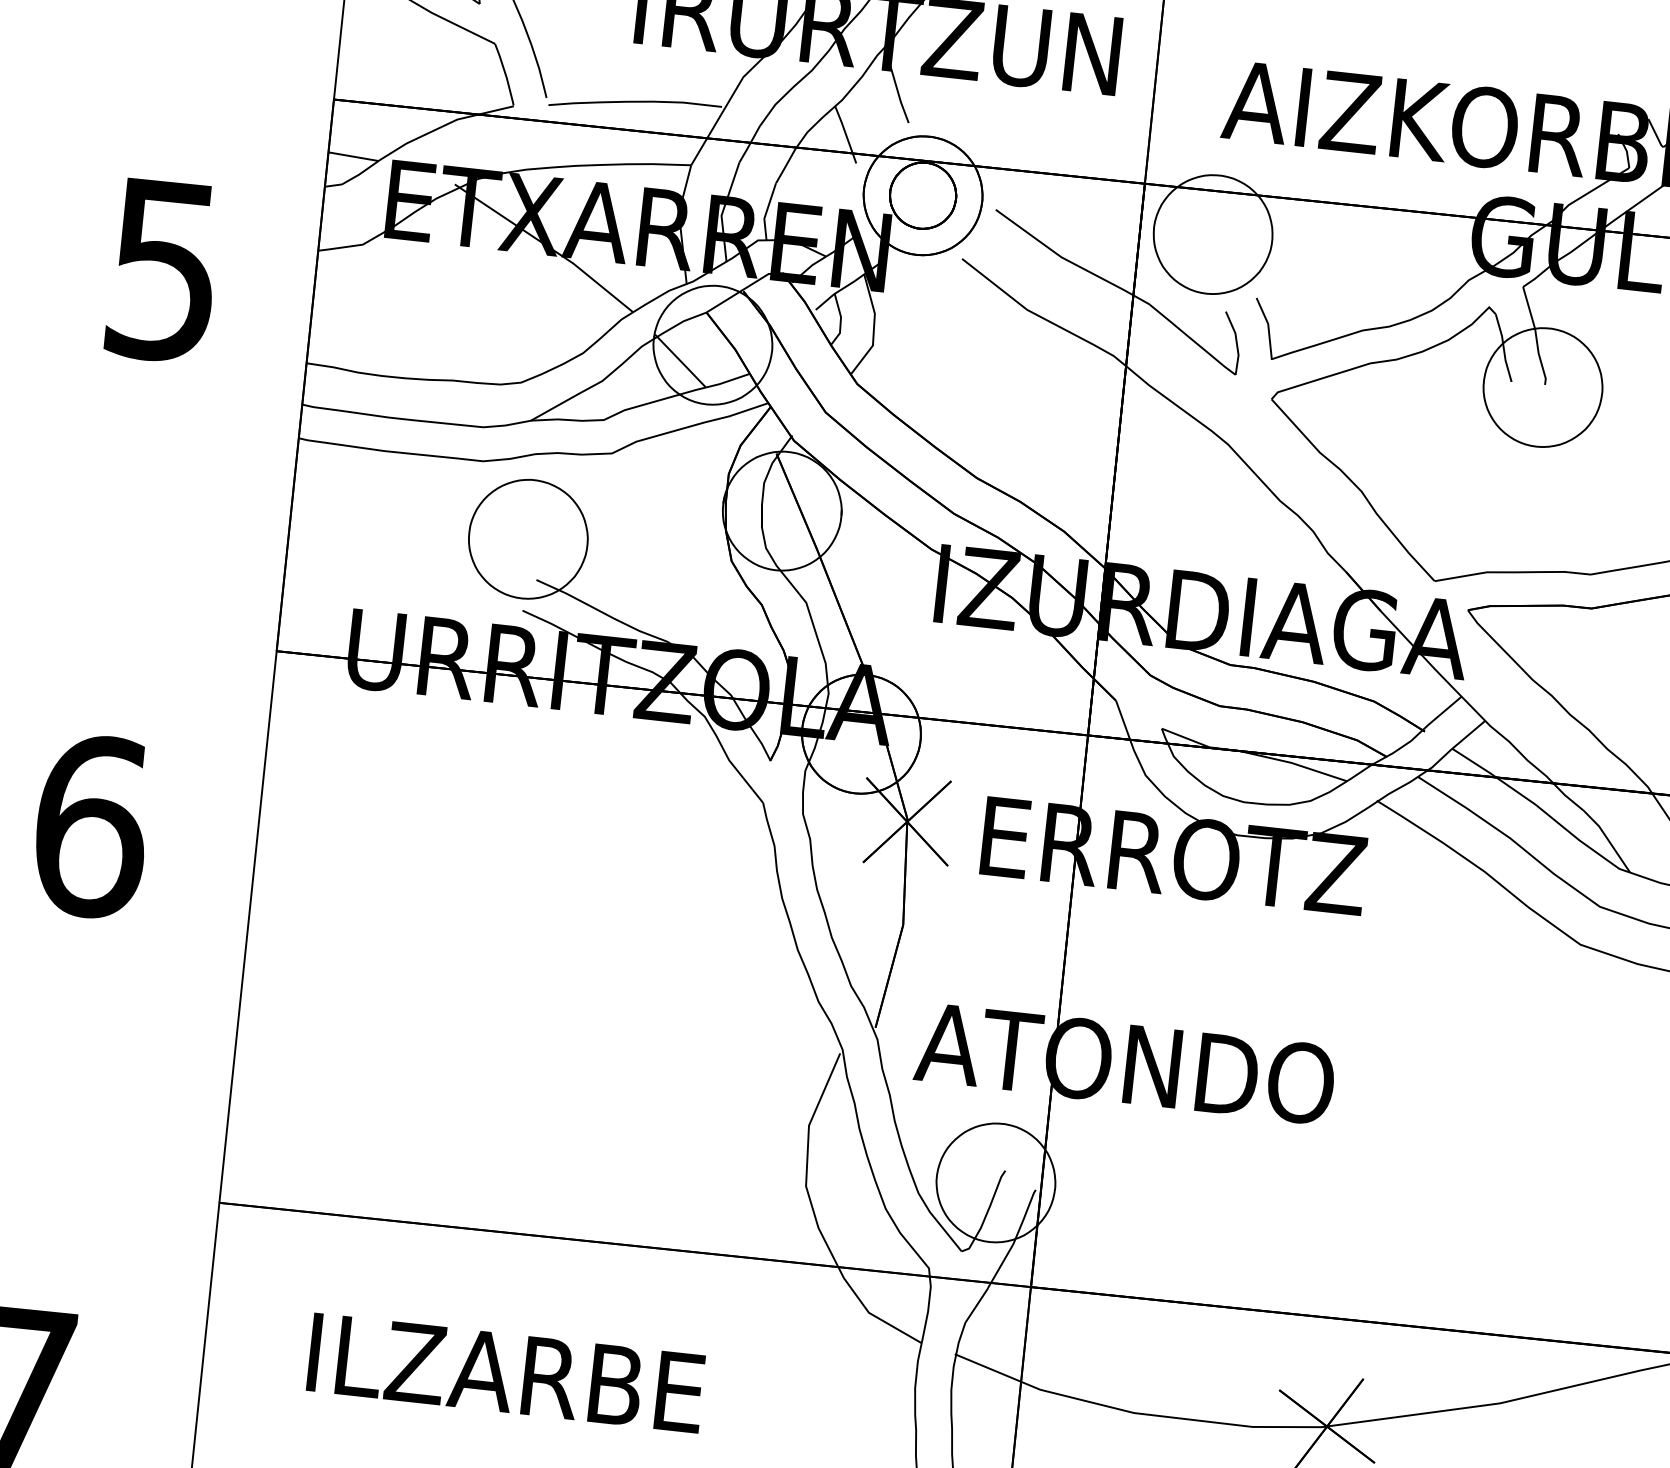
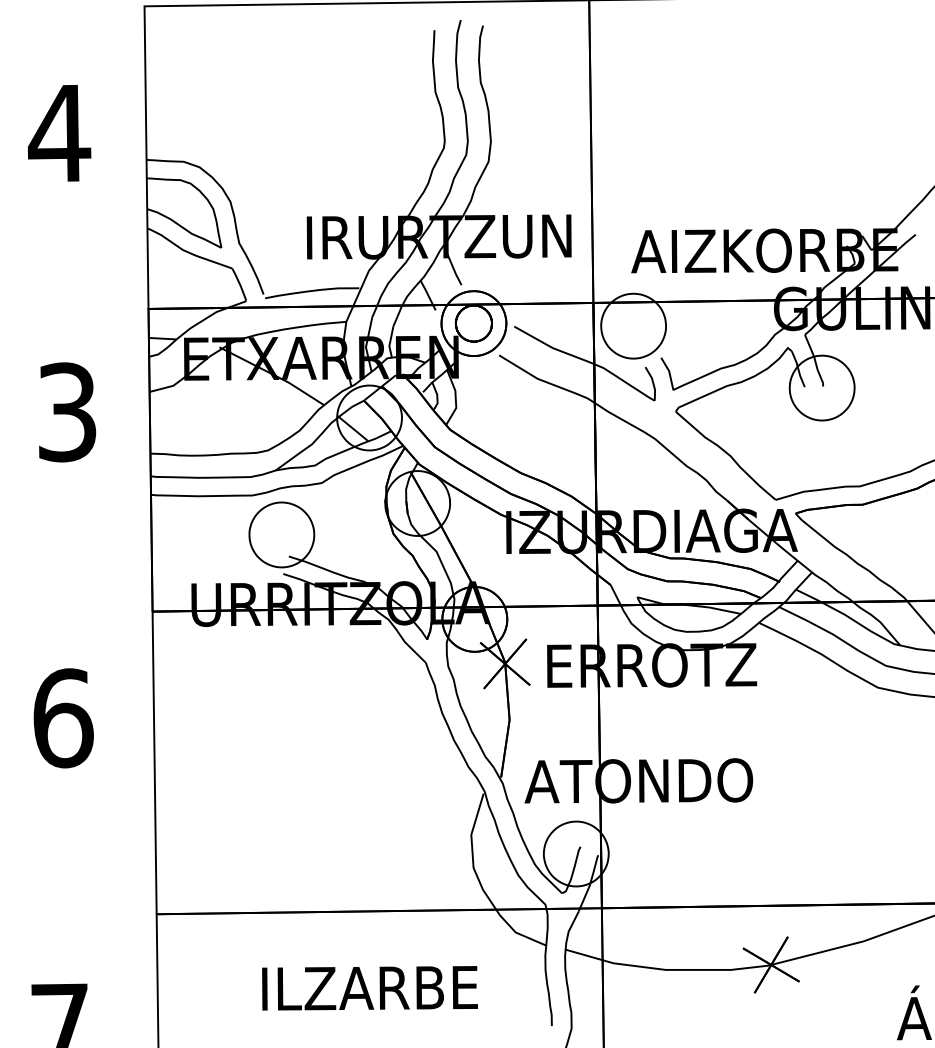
text: (164, 270) -> (67, 412), 5 -> 3
text: (505, 1373) -> (369, 988), moved

